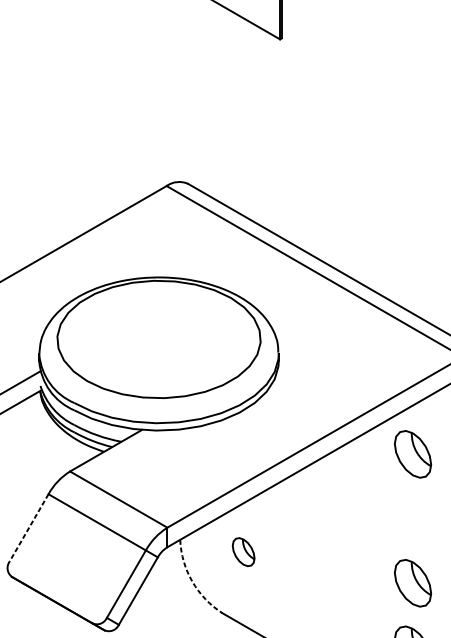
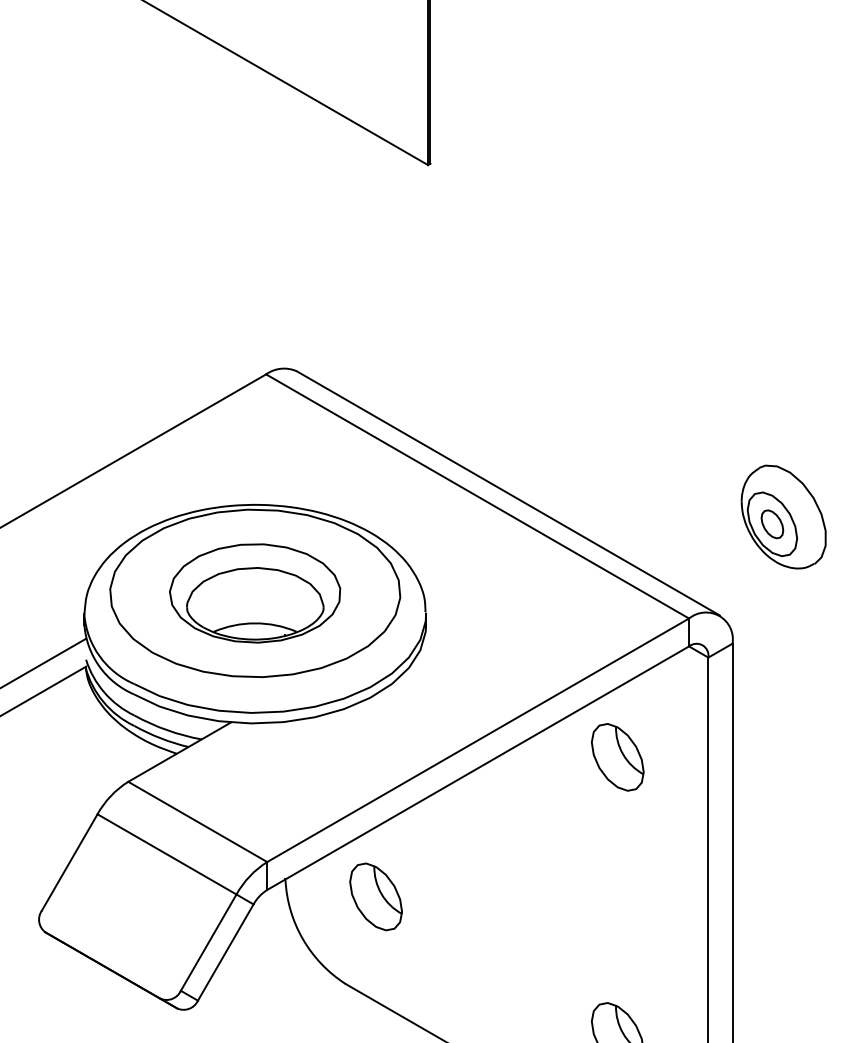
part: (159, 339) -> (255, 593), added
line: (28, 528) -> (69, 862), dashed -> solid
part: (243, 551) -> (375, 896), size x1.67
arc: (192, 581) -> (302, 939), dashed -> solid
part: (412, 583) -> (617, 941), removed

